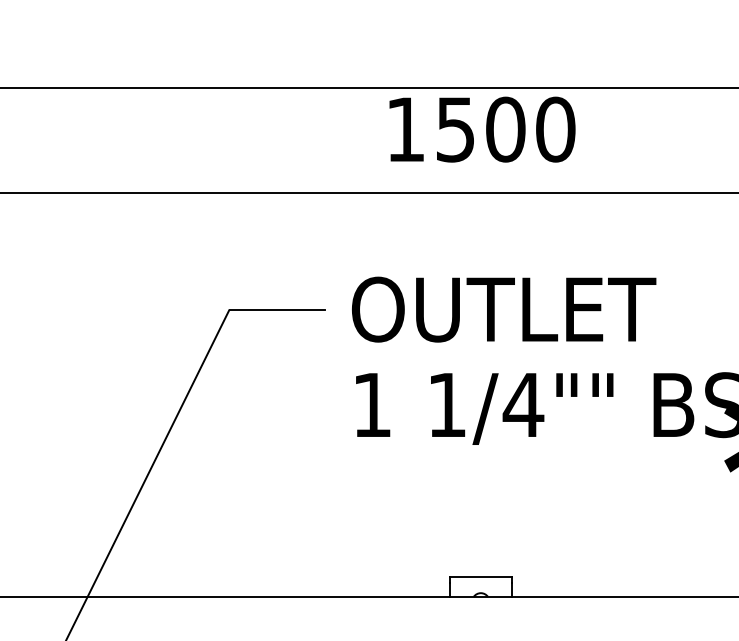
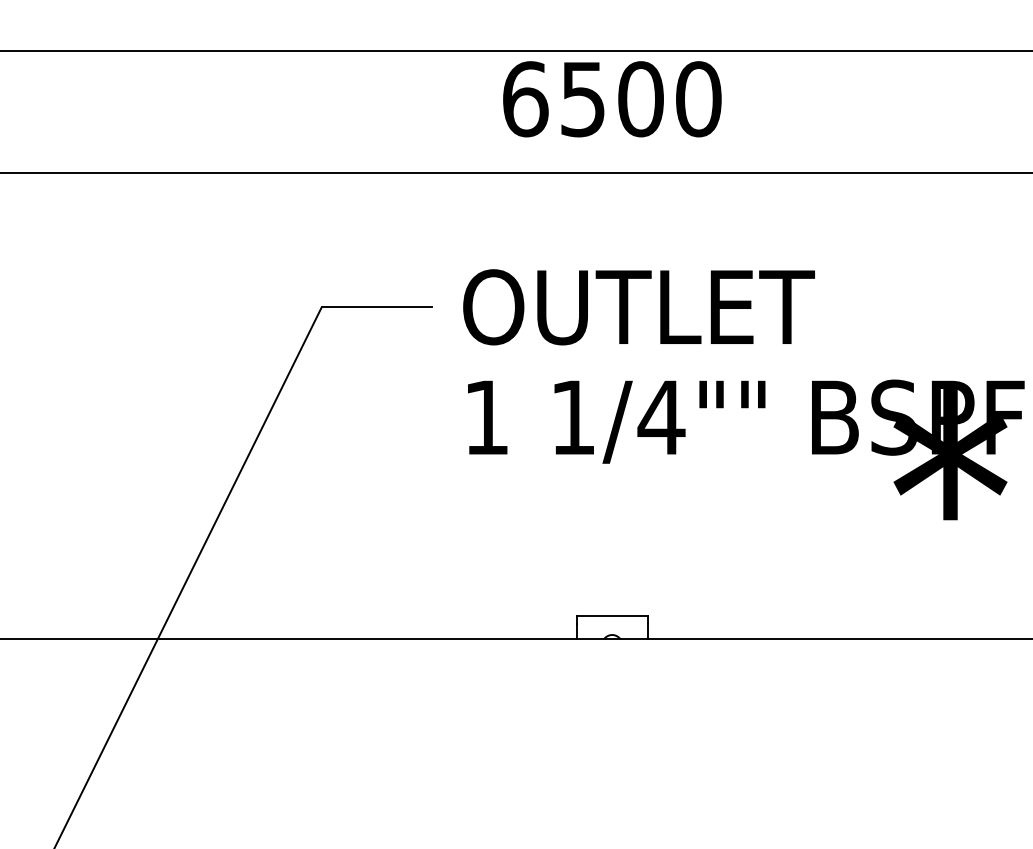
text: (405, 129) -> (525, 99), 1500 -> 6500

